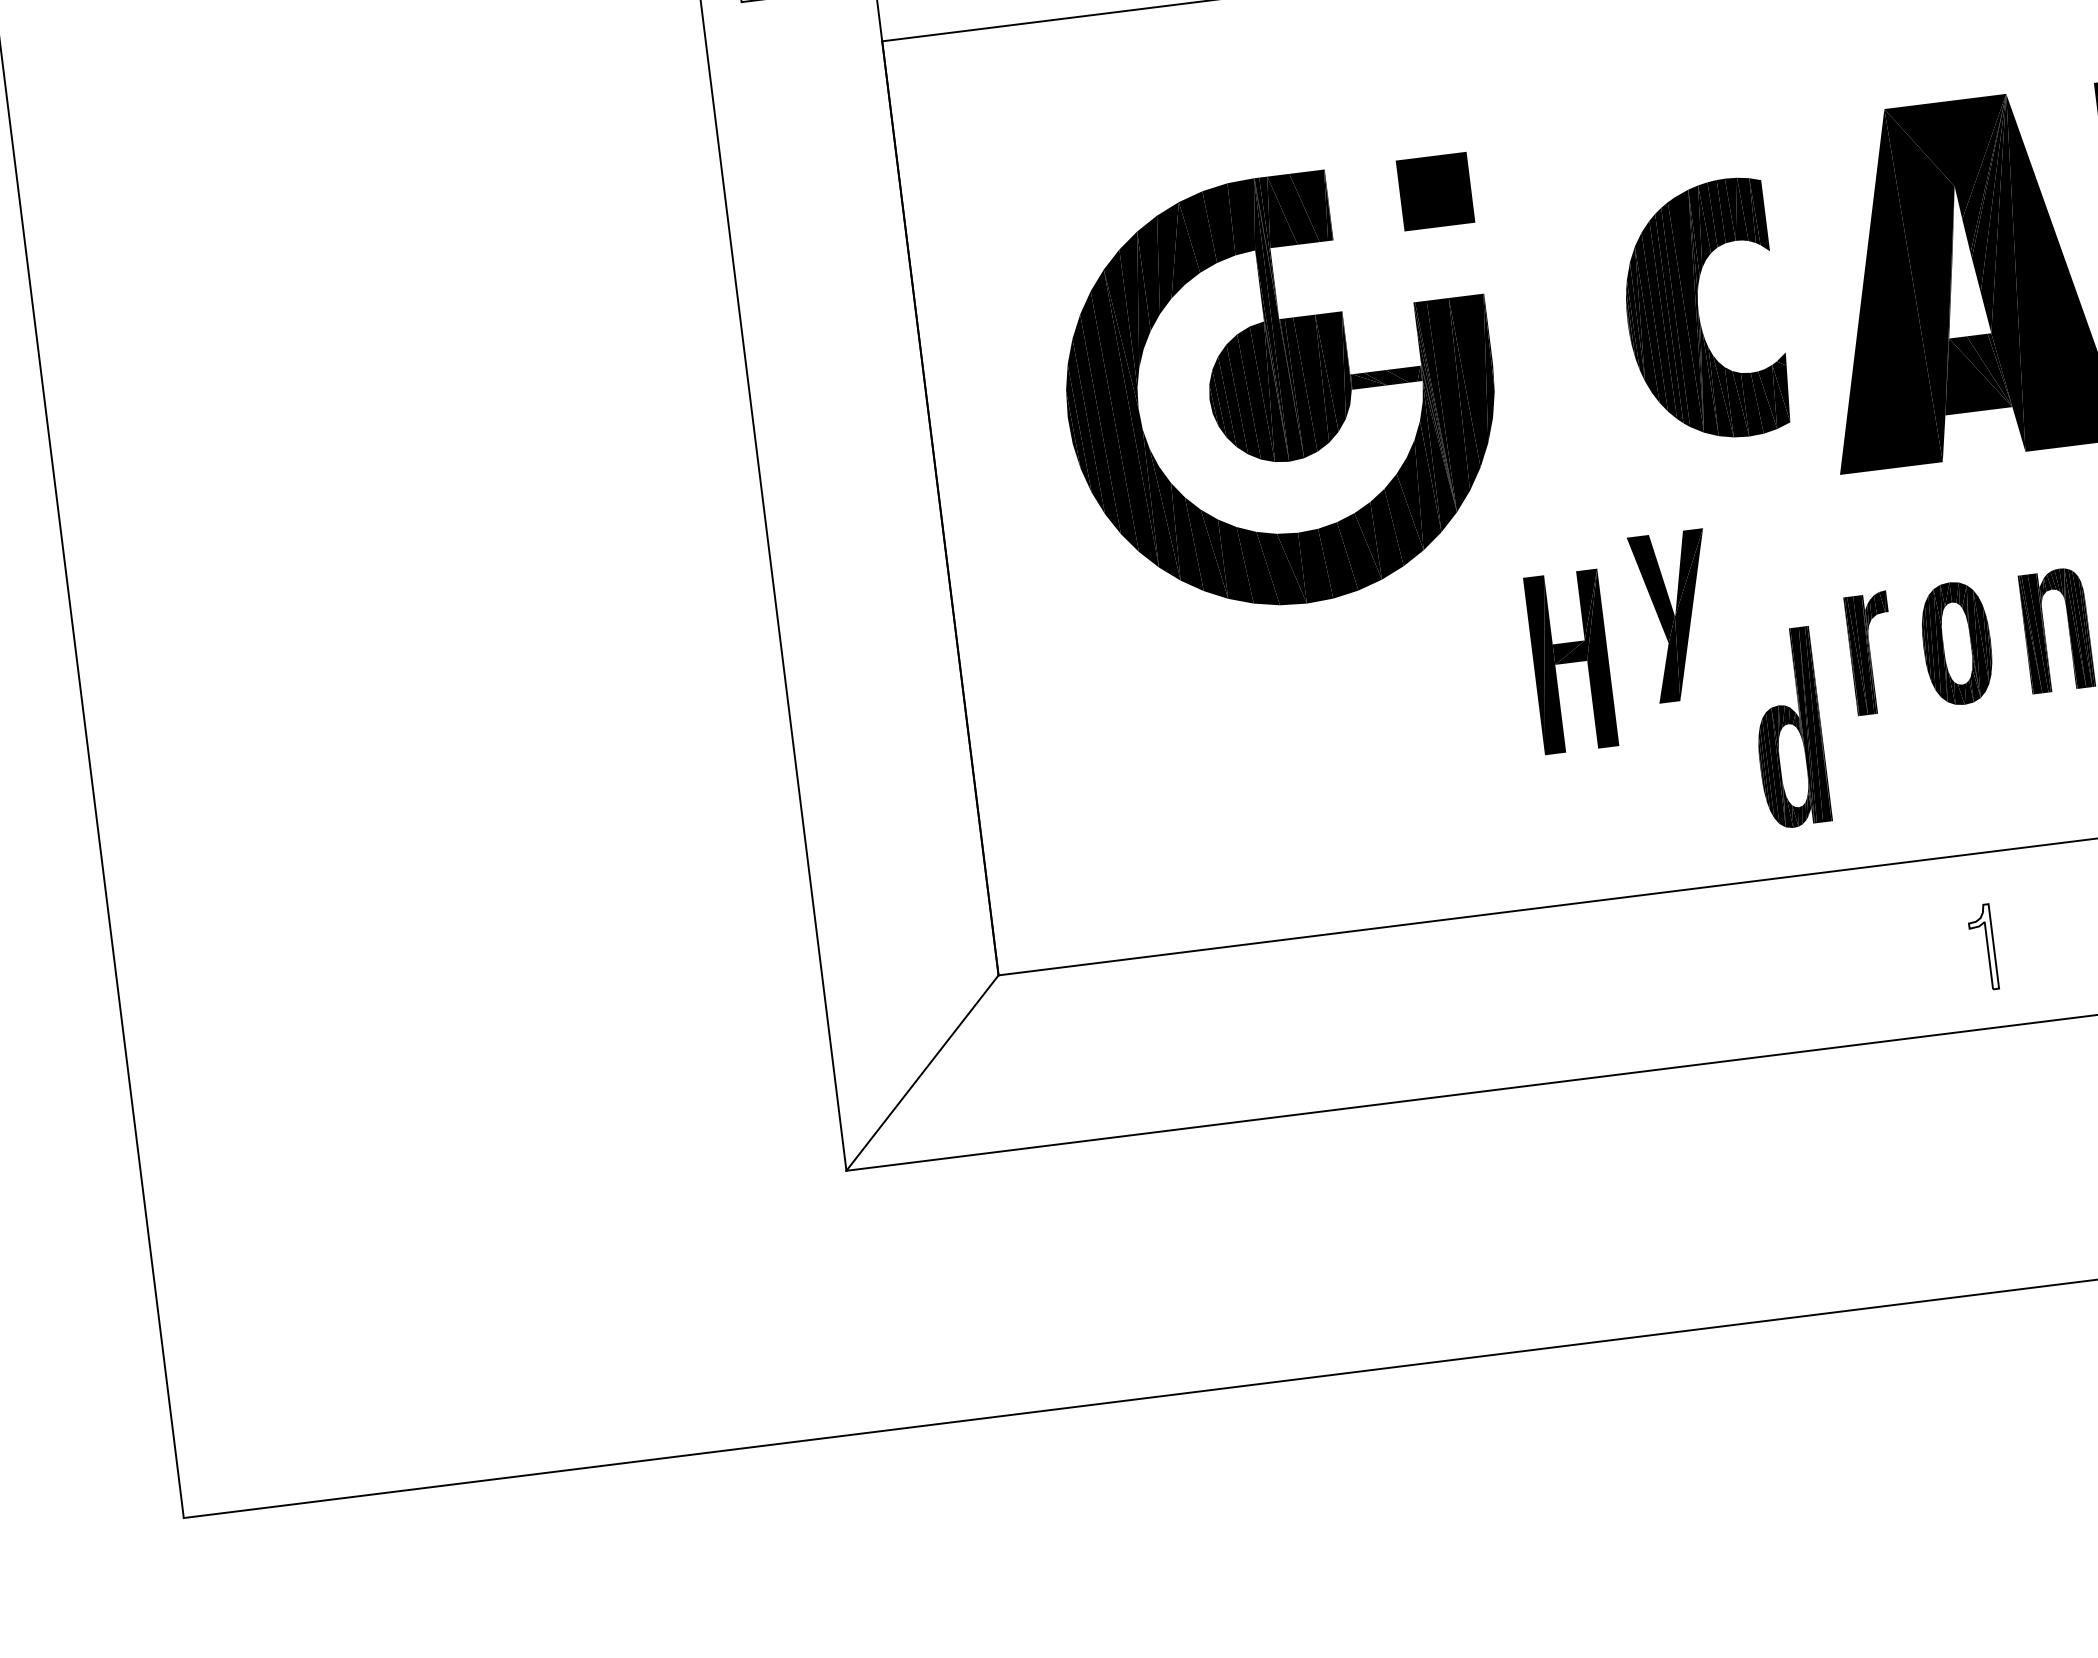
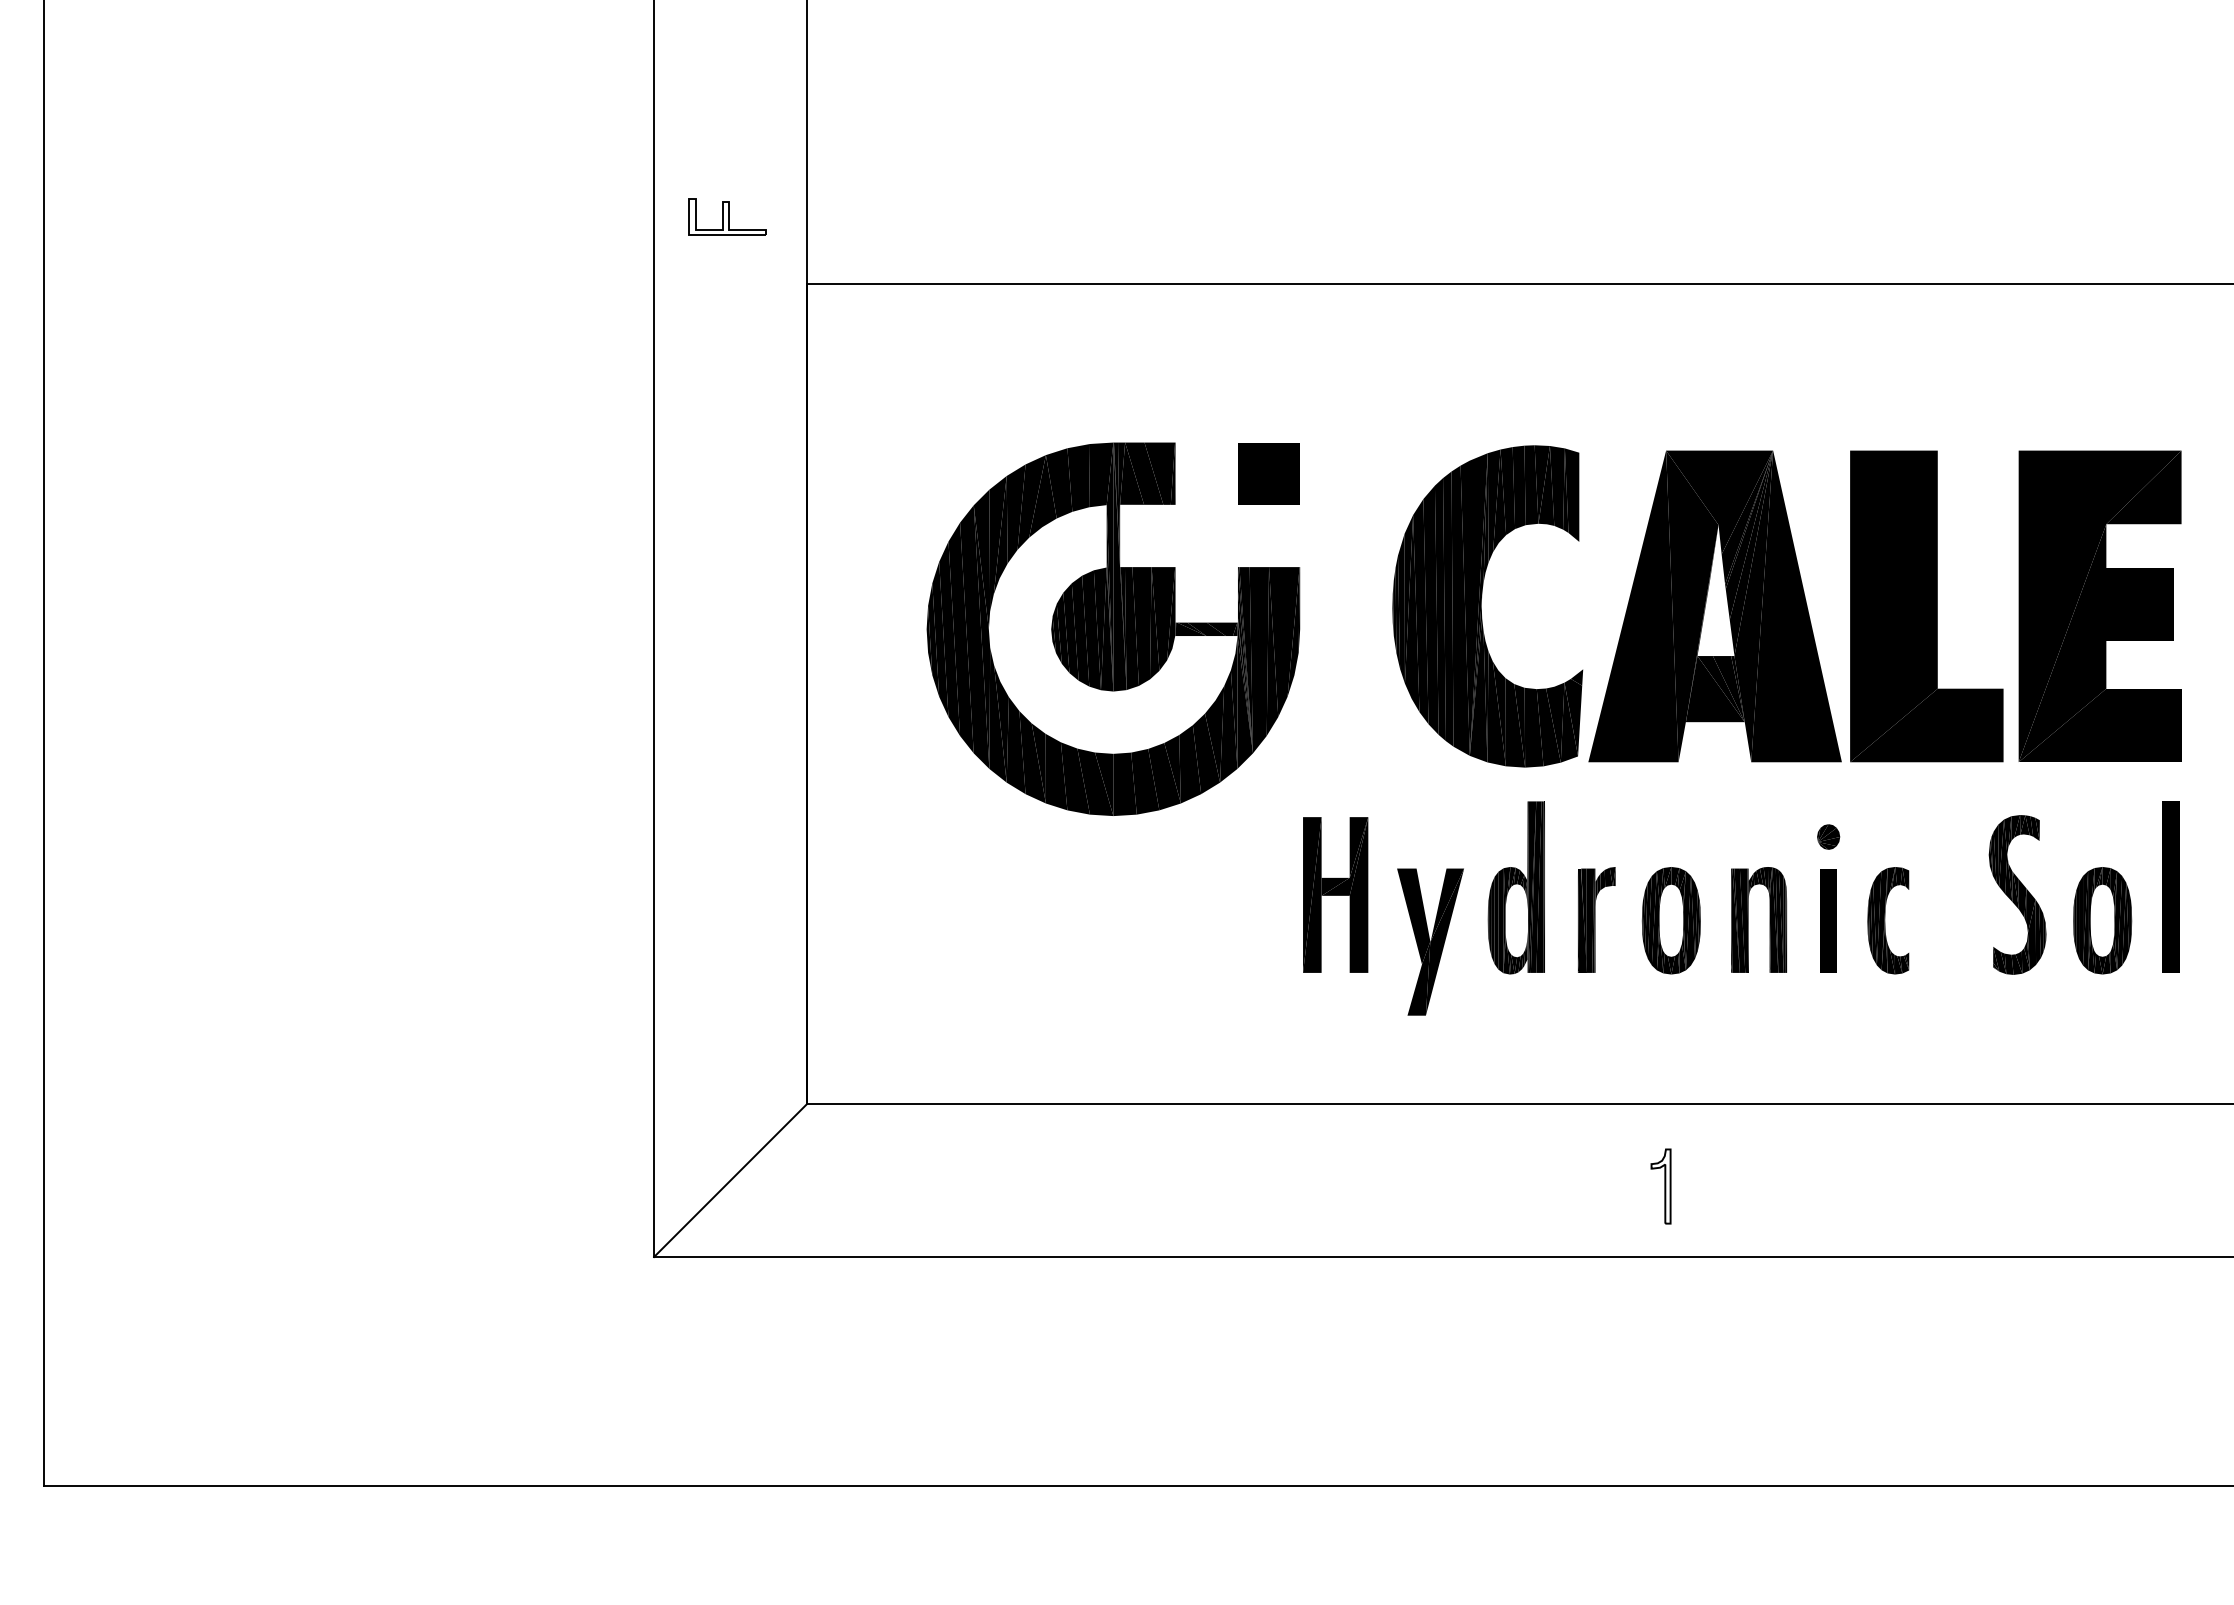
part: (1703, 311) -> (1487, 606), size x1.43
part: (1675, 616) -> (1430, 941), moved
part: (1787, 728) -> (1515, 887), moved

